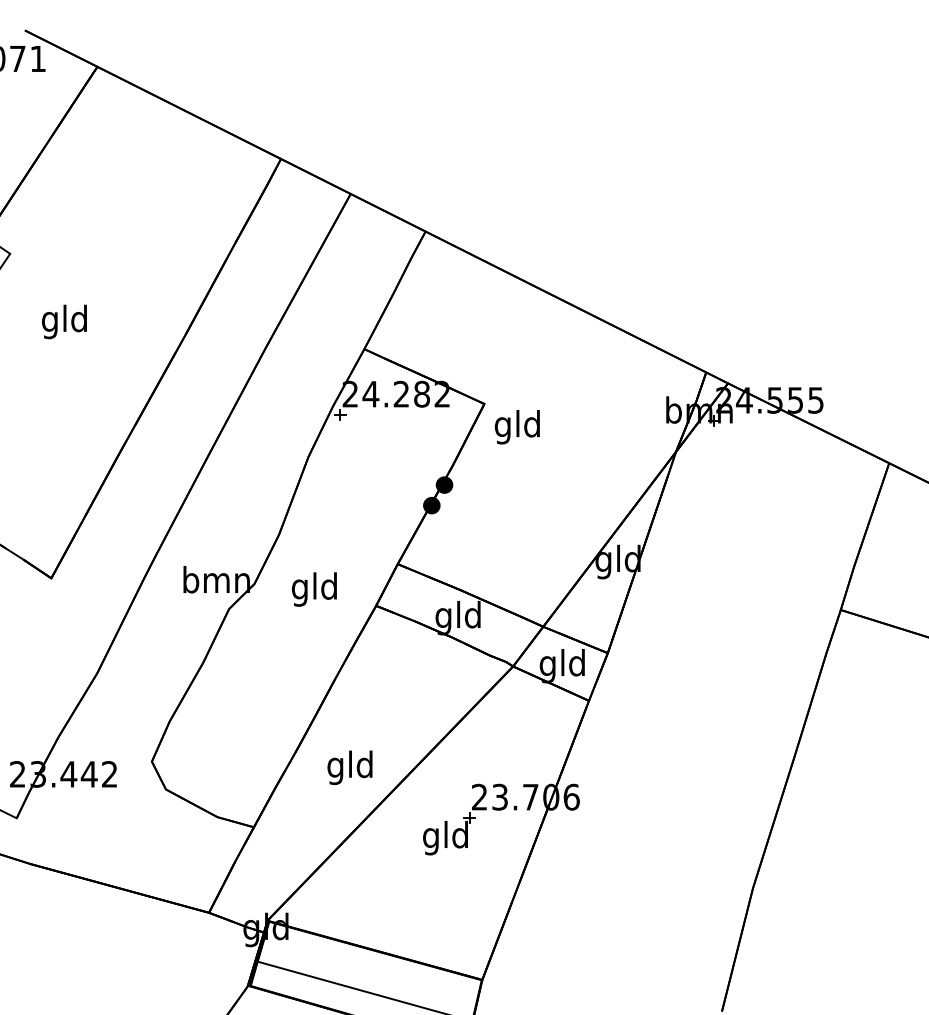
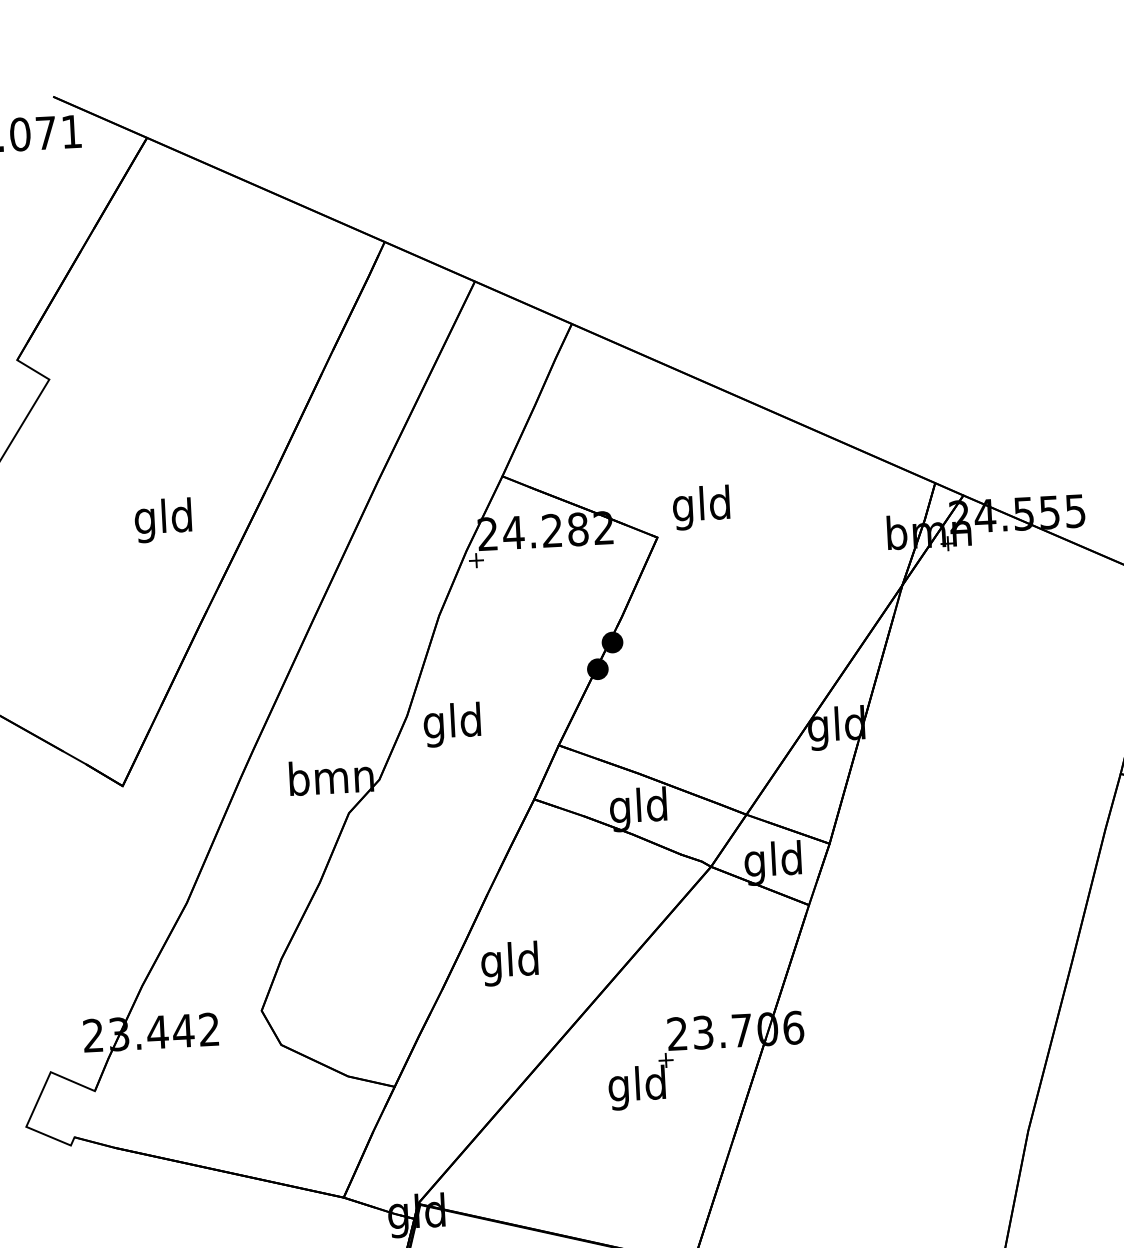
text: (64, 321) -> (163, 519), moved
text: (516, 427) -> (700, 508), moved
text: (314, 589) -> (452, 724), moved
text: (349, 767) -> (509, 963), moved

